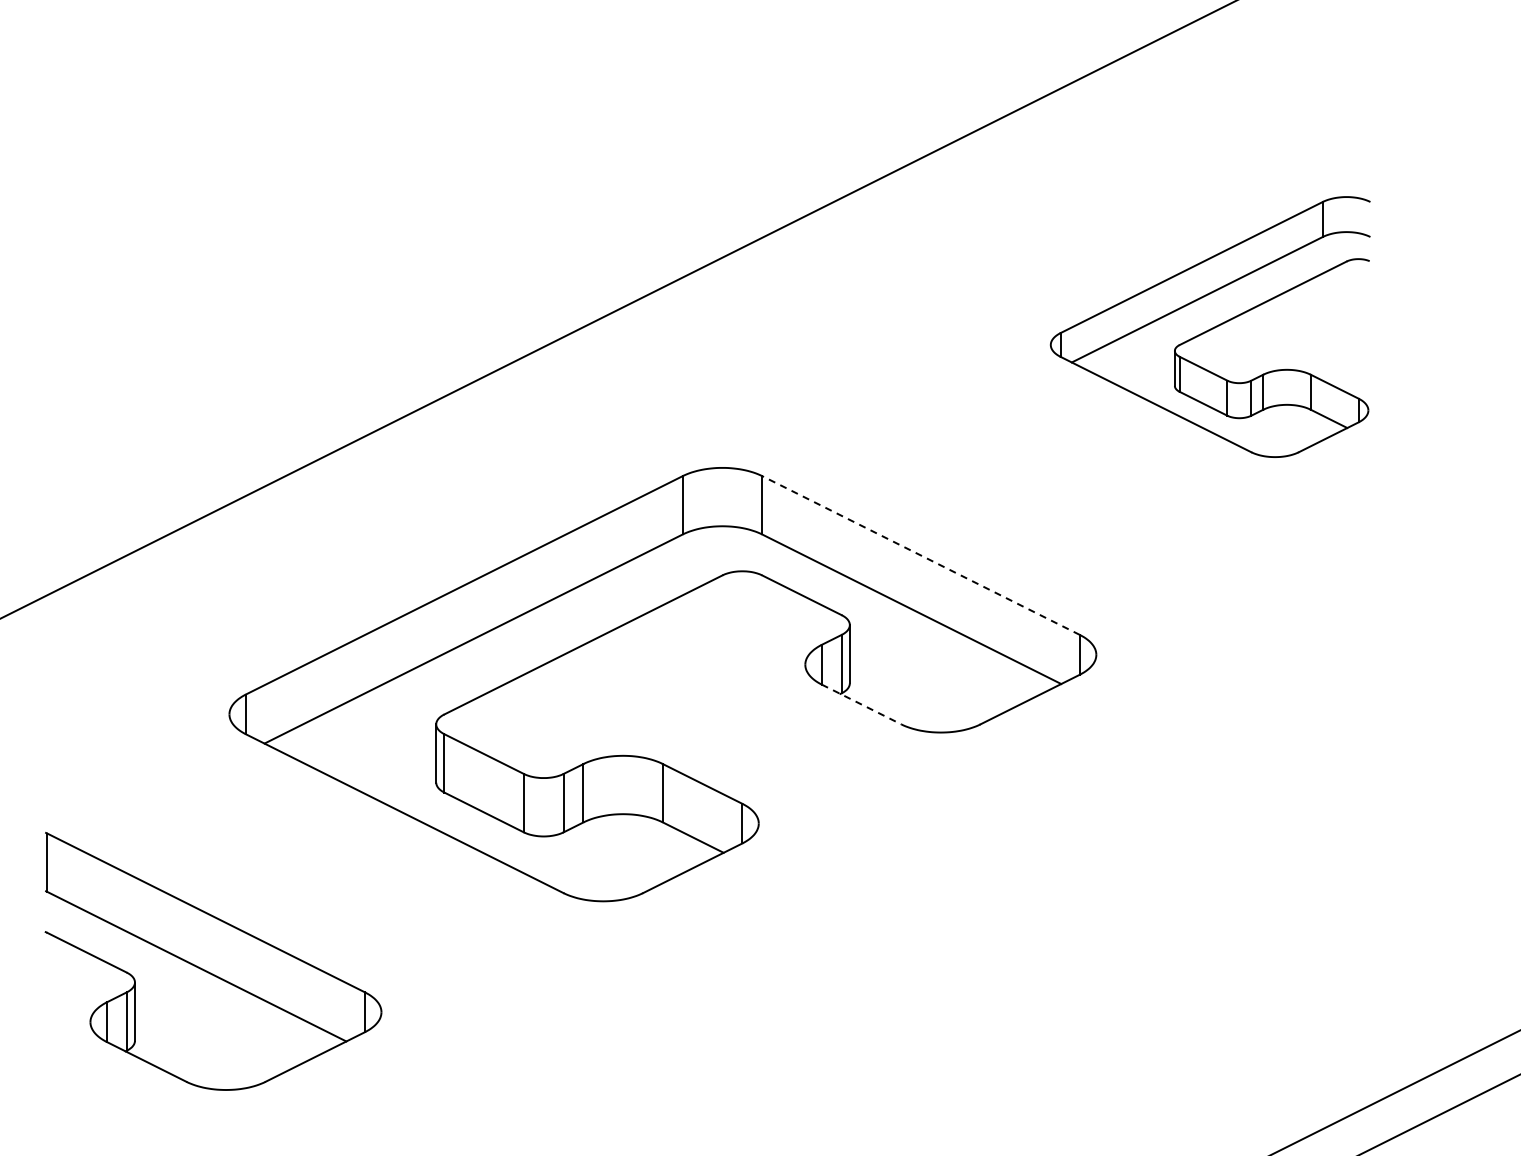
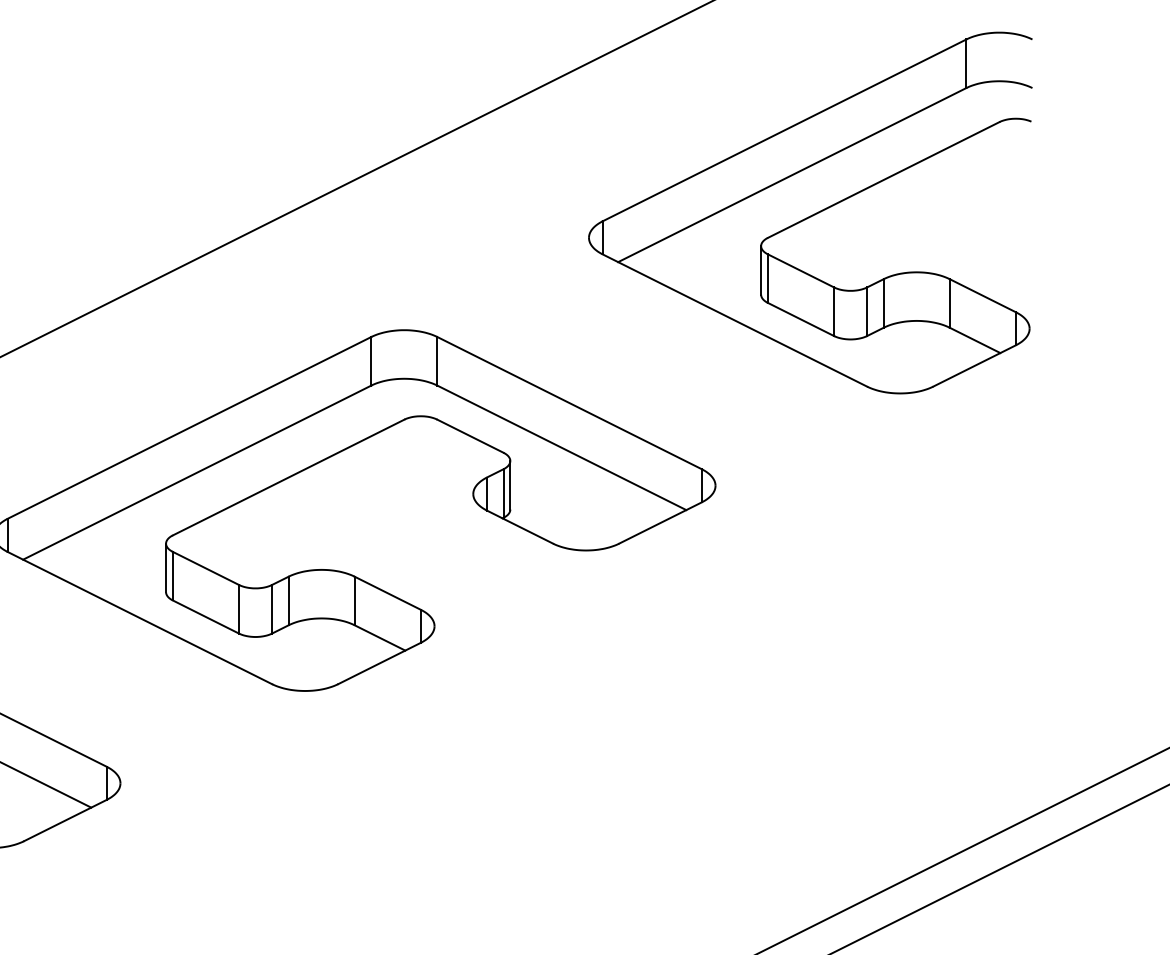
part: (1210, 326) -> (810, 212), size x1.67
line: (921, 555) -> (569, 403), dashed -> solid
line: (861, 704) -> (520, 527), dashed -> solid

